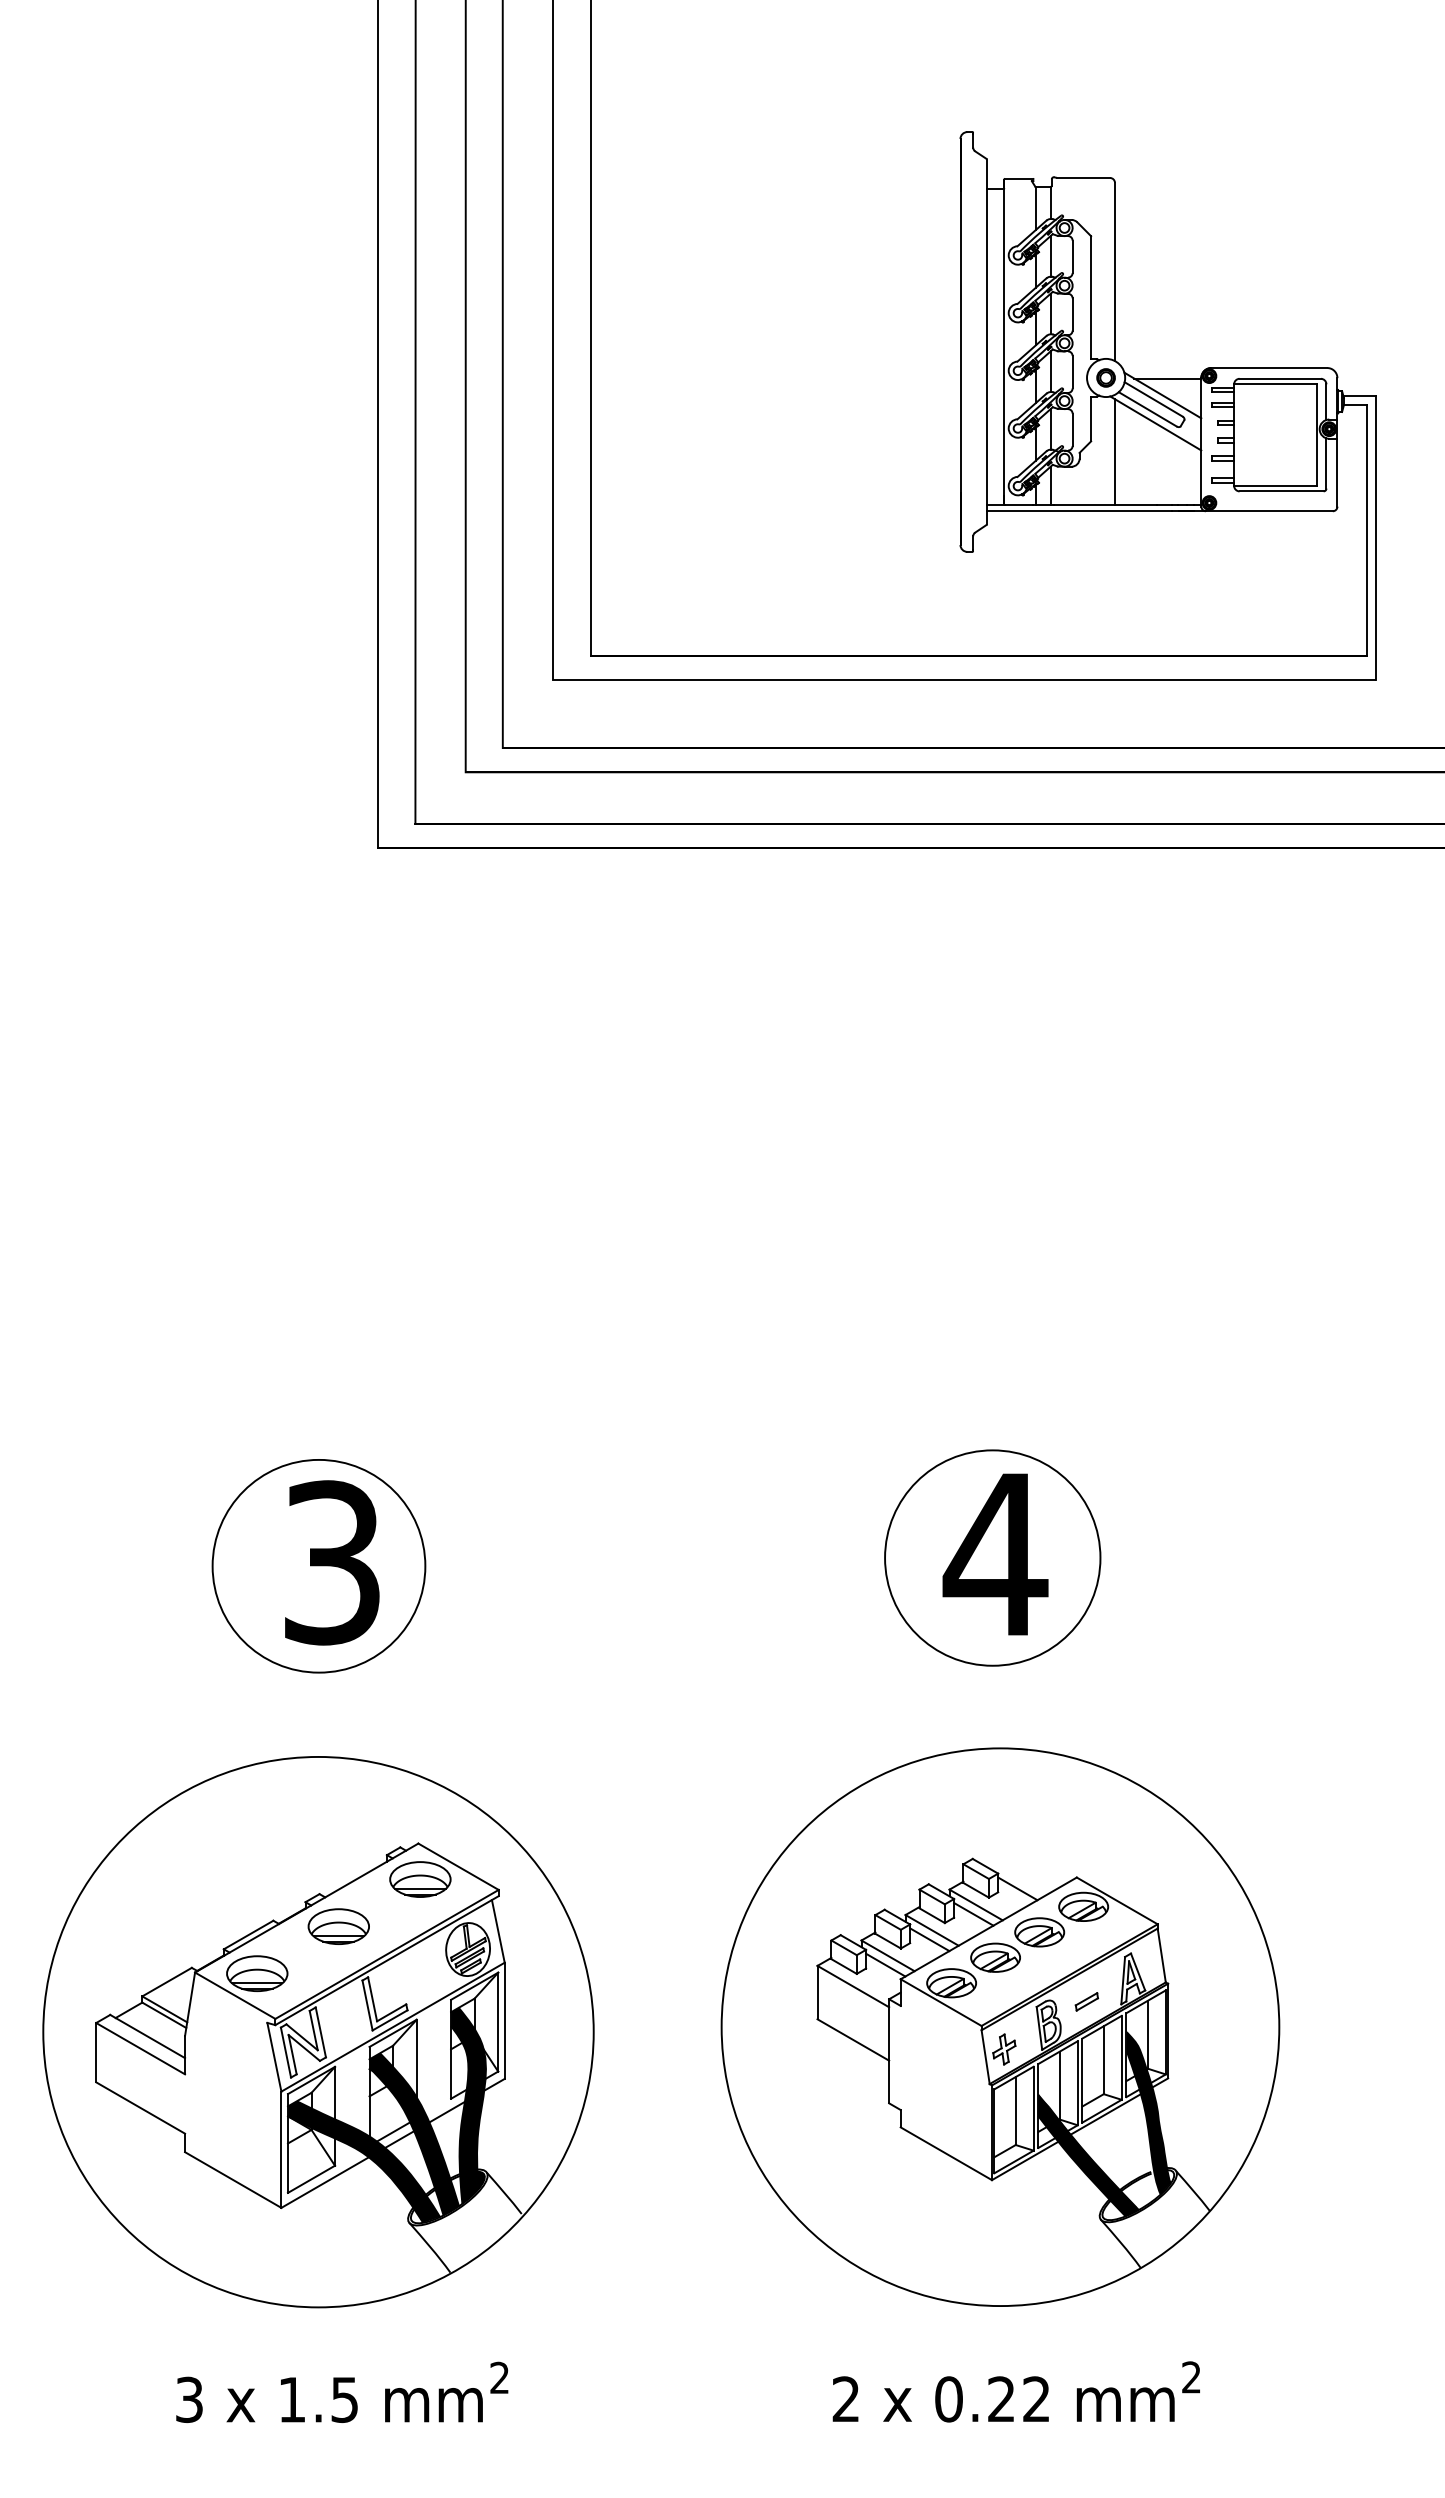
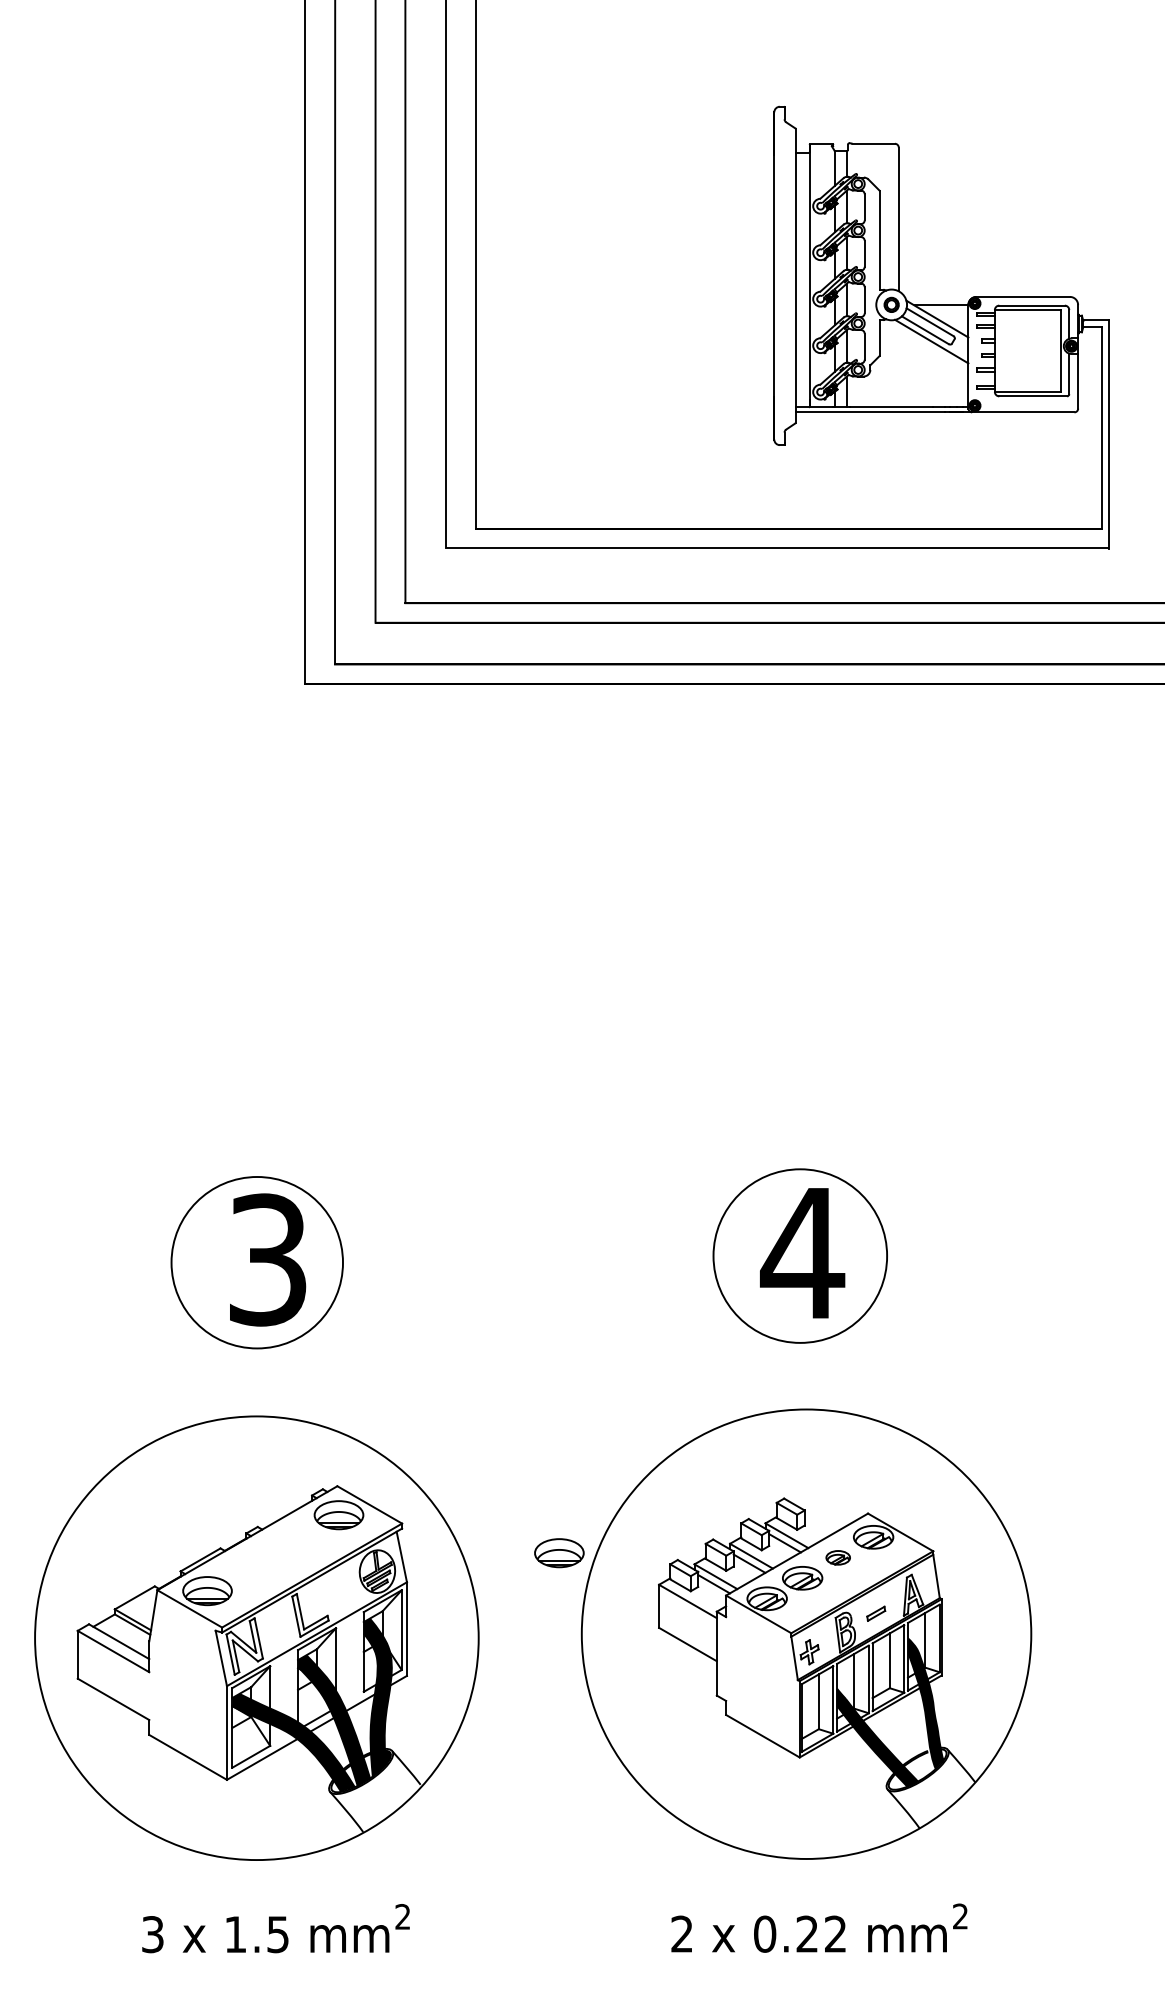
line: (1114, 452) -> (898, 365), removed
line: (1017, 1888) -> (820, 1522), removed
part: (338, 1926) -> (559, 1553), moved
part: (1039, 1932) -> (838, 1557), size x0.6

